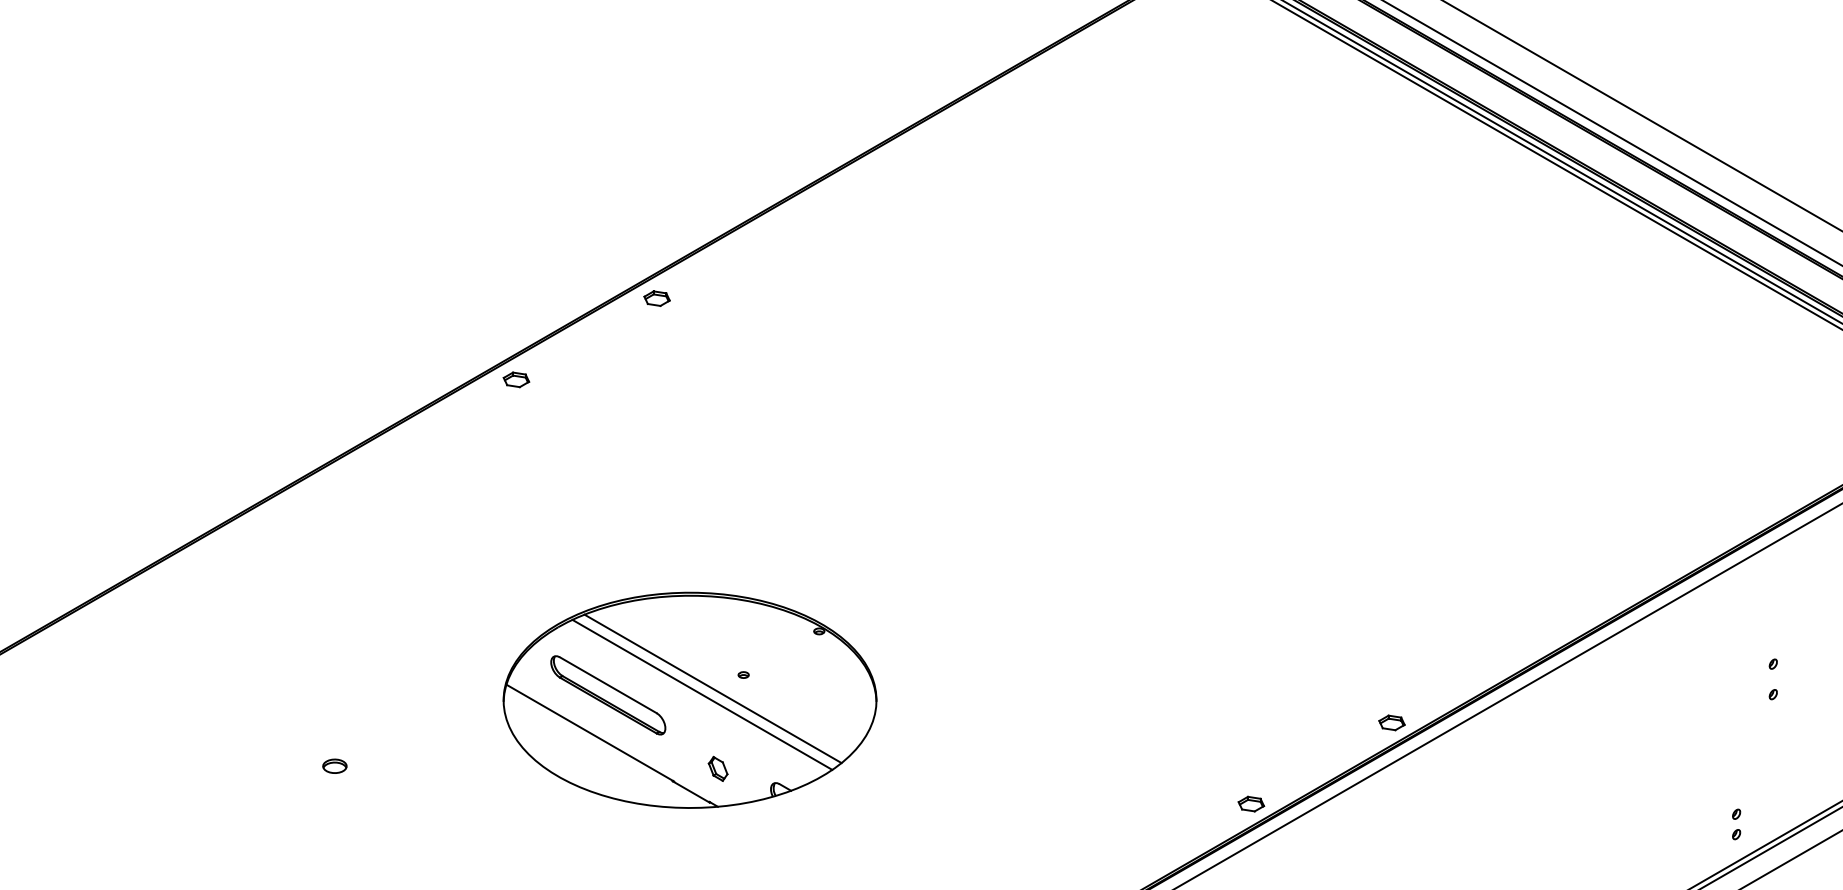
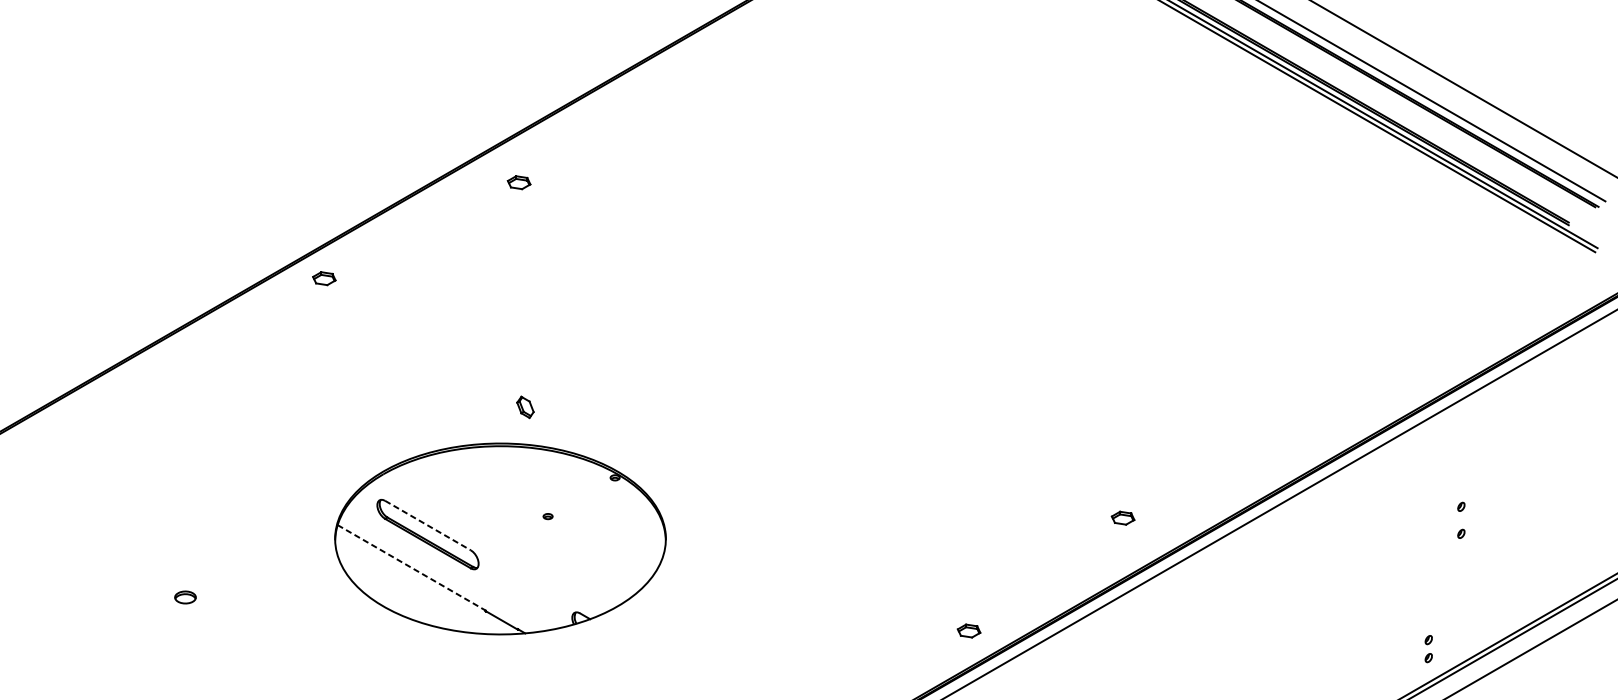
part: (656, 298) -> (518, 182), moved
part: (516, 379) -> (324, 278), moved
line: (608, 685) -> (428, 525), solid -> dashed
line: (712, 688) -> (520, 528), removed
line: (702, 694) -> (511, 533), removed
part: (1391, 722) -> (1122, 517), moved
line: (590, 733) -> (412, 568), solid -> dashed
part: (717, 768) -> (524, 406), moved
part: (1251, 803) -> (969, 630), moved

